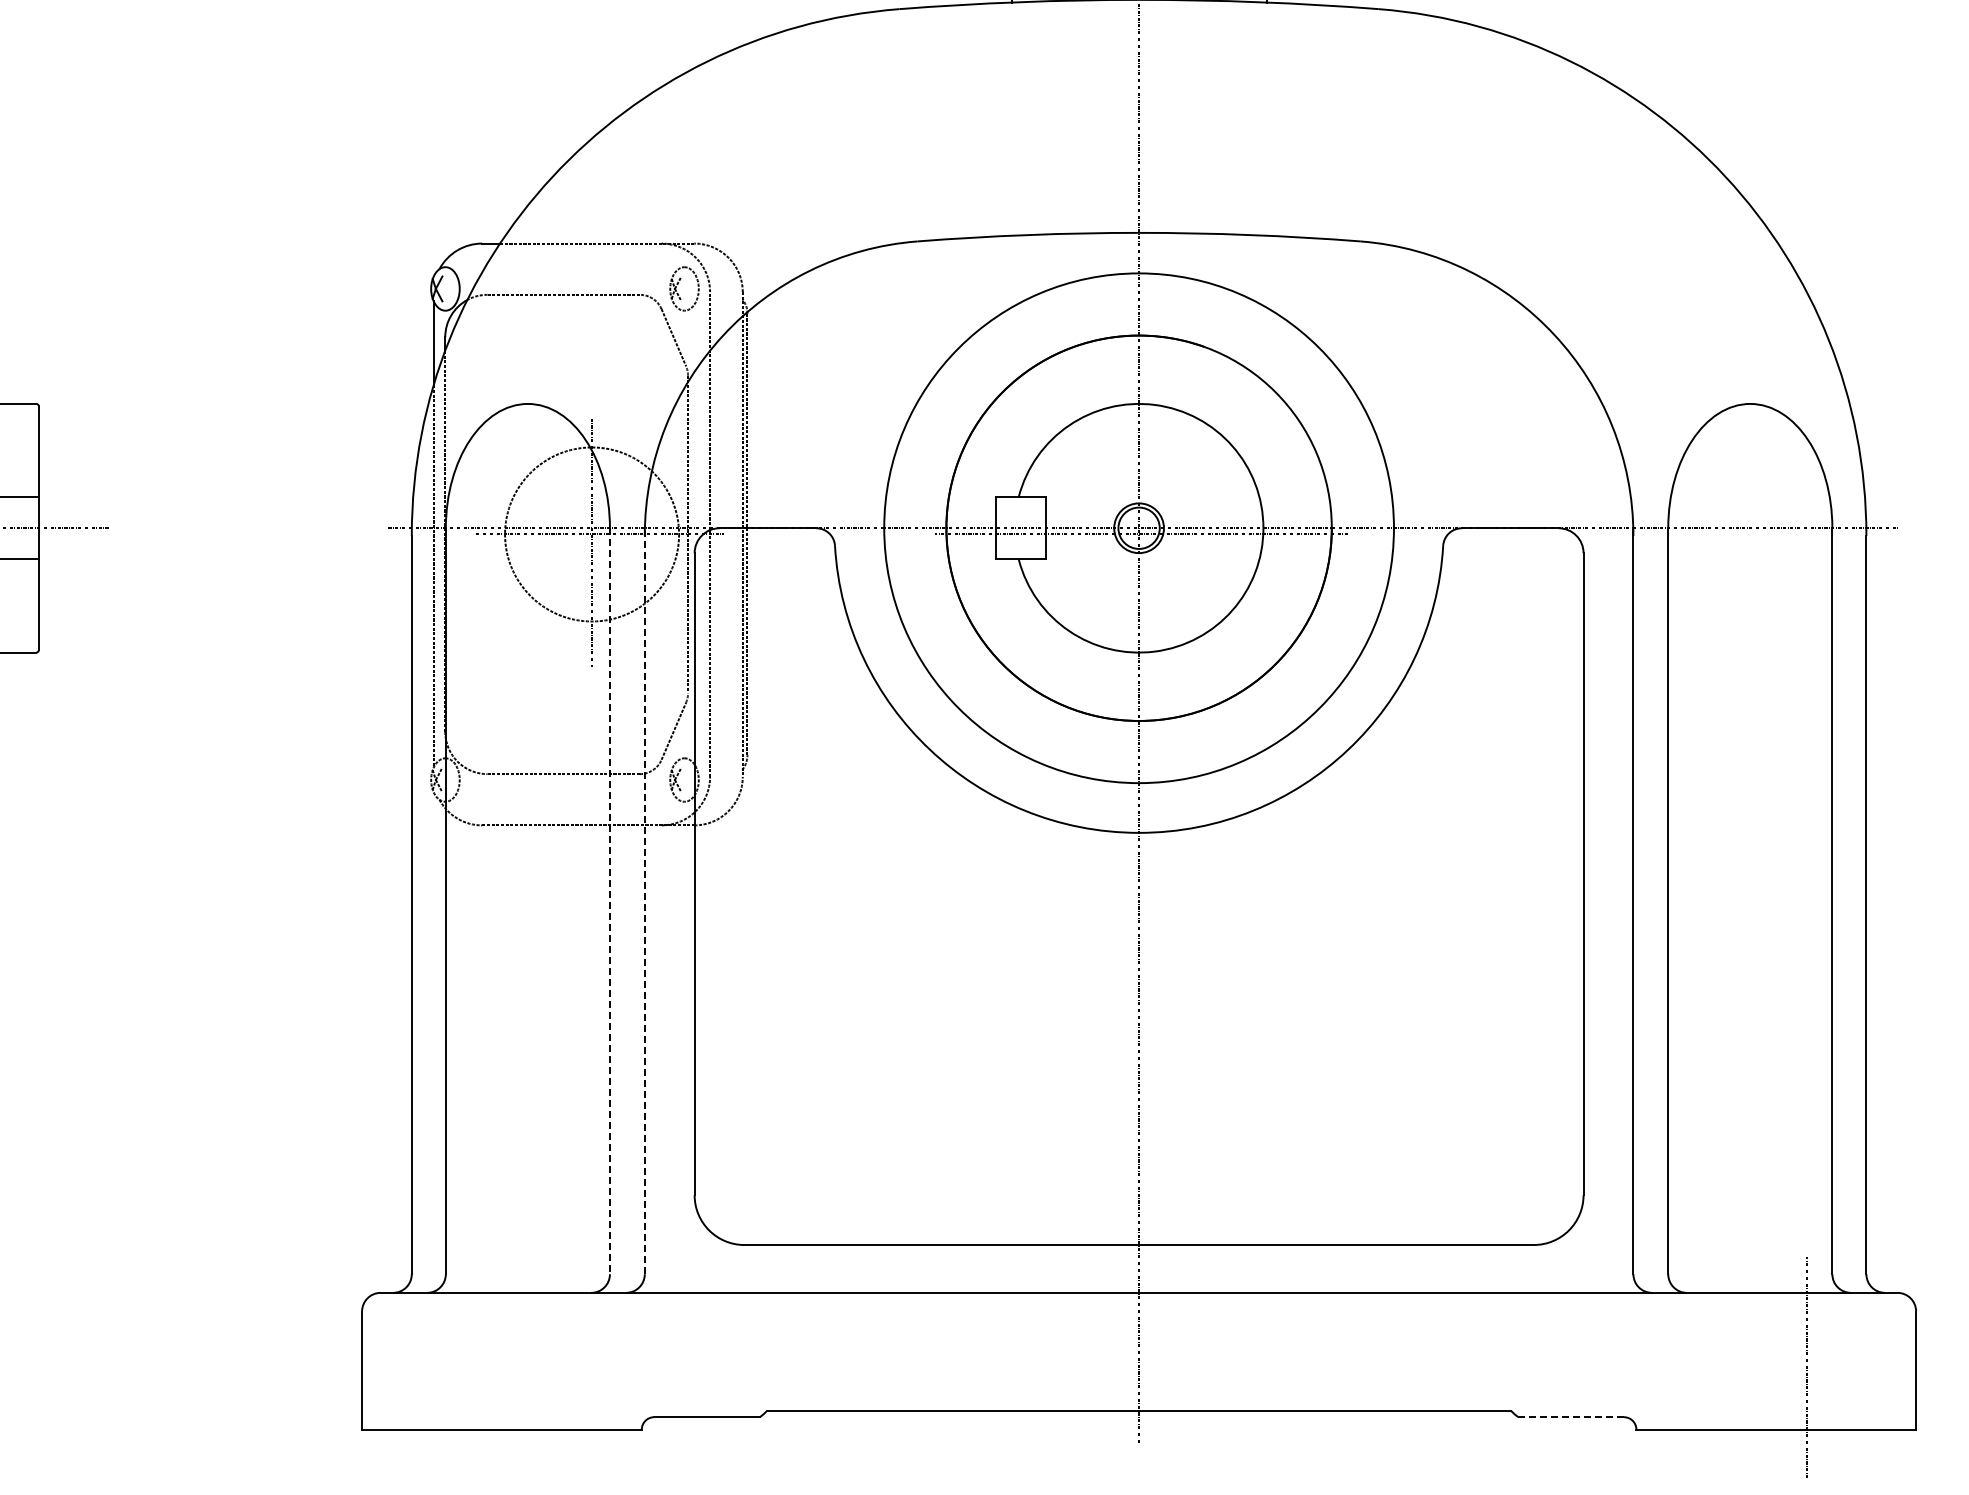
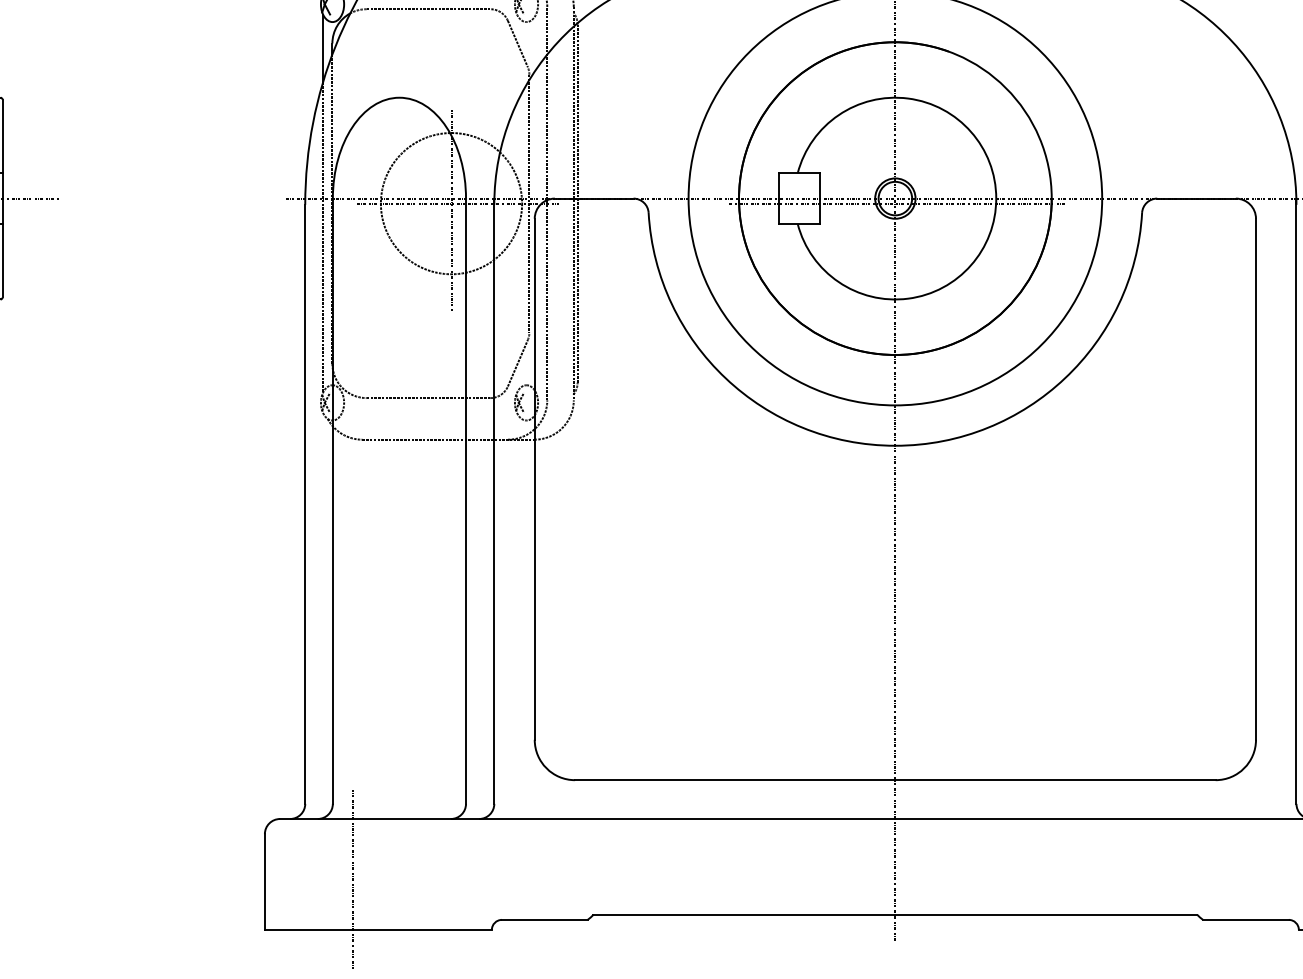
line: (609, 901) -> (465, 501), dashed -> solid
line: (644, 901) -> (494, 501), dashed -> solid
line: (470, 1367) -> (352, 879), added
line: (1571, 1417) -> (1246, 920), dashed -> solid

